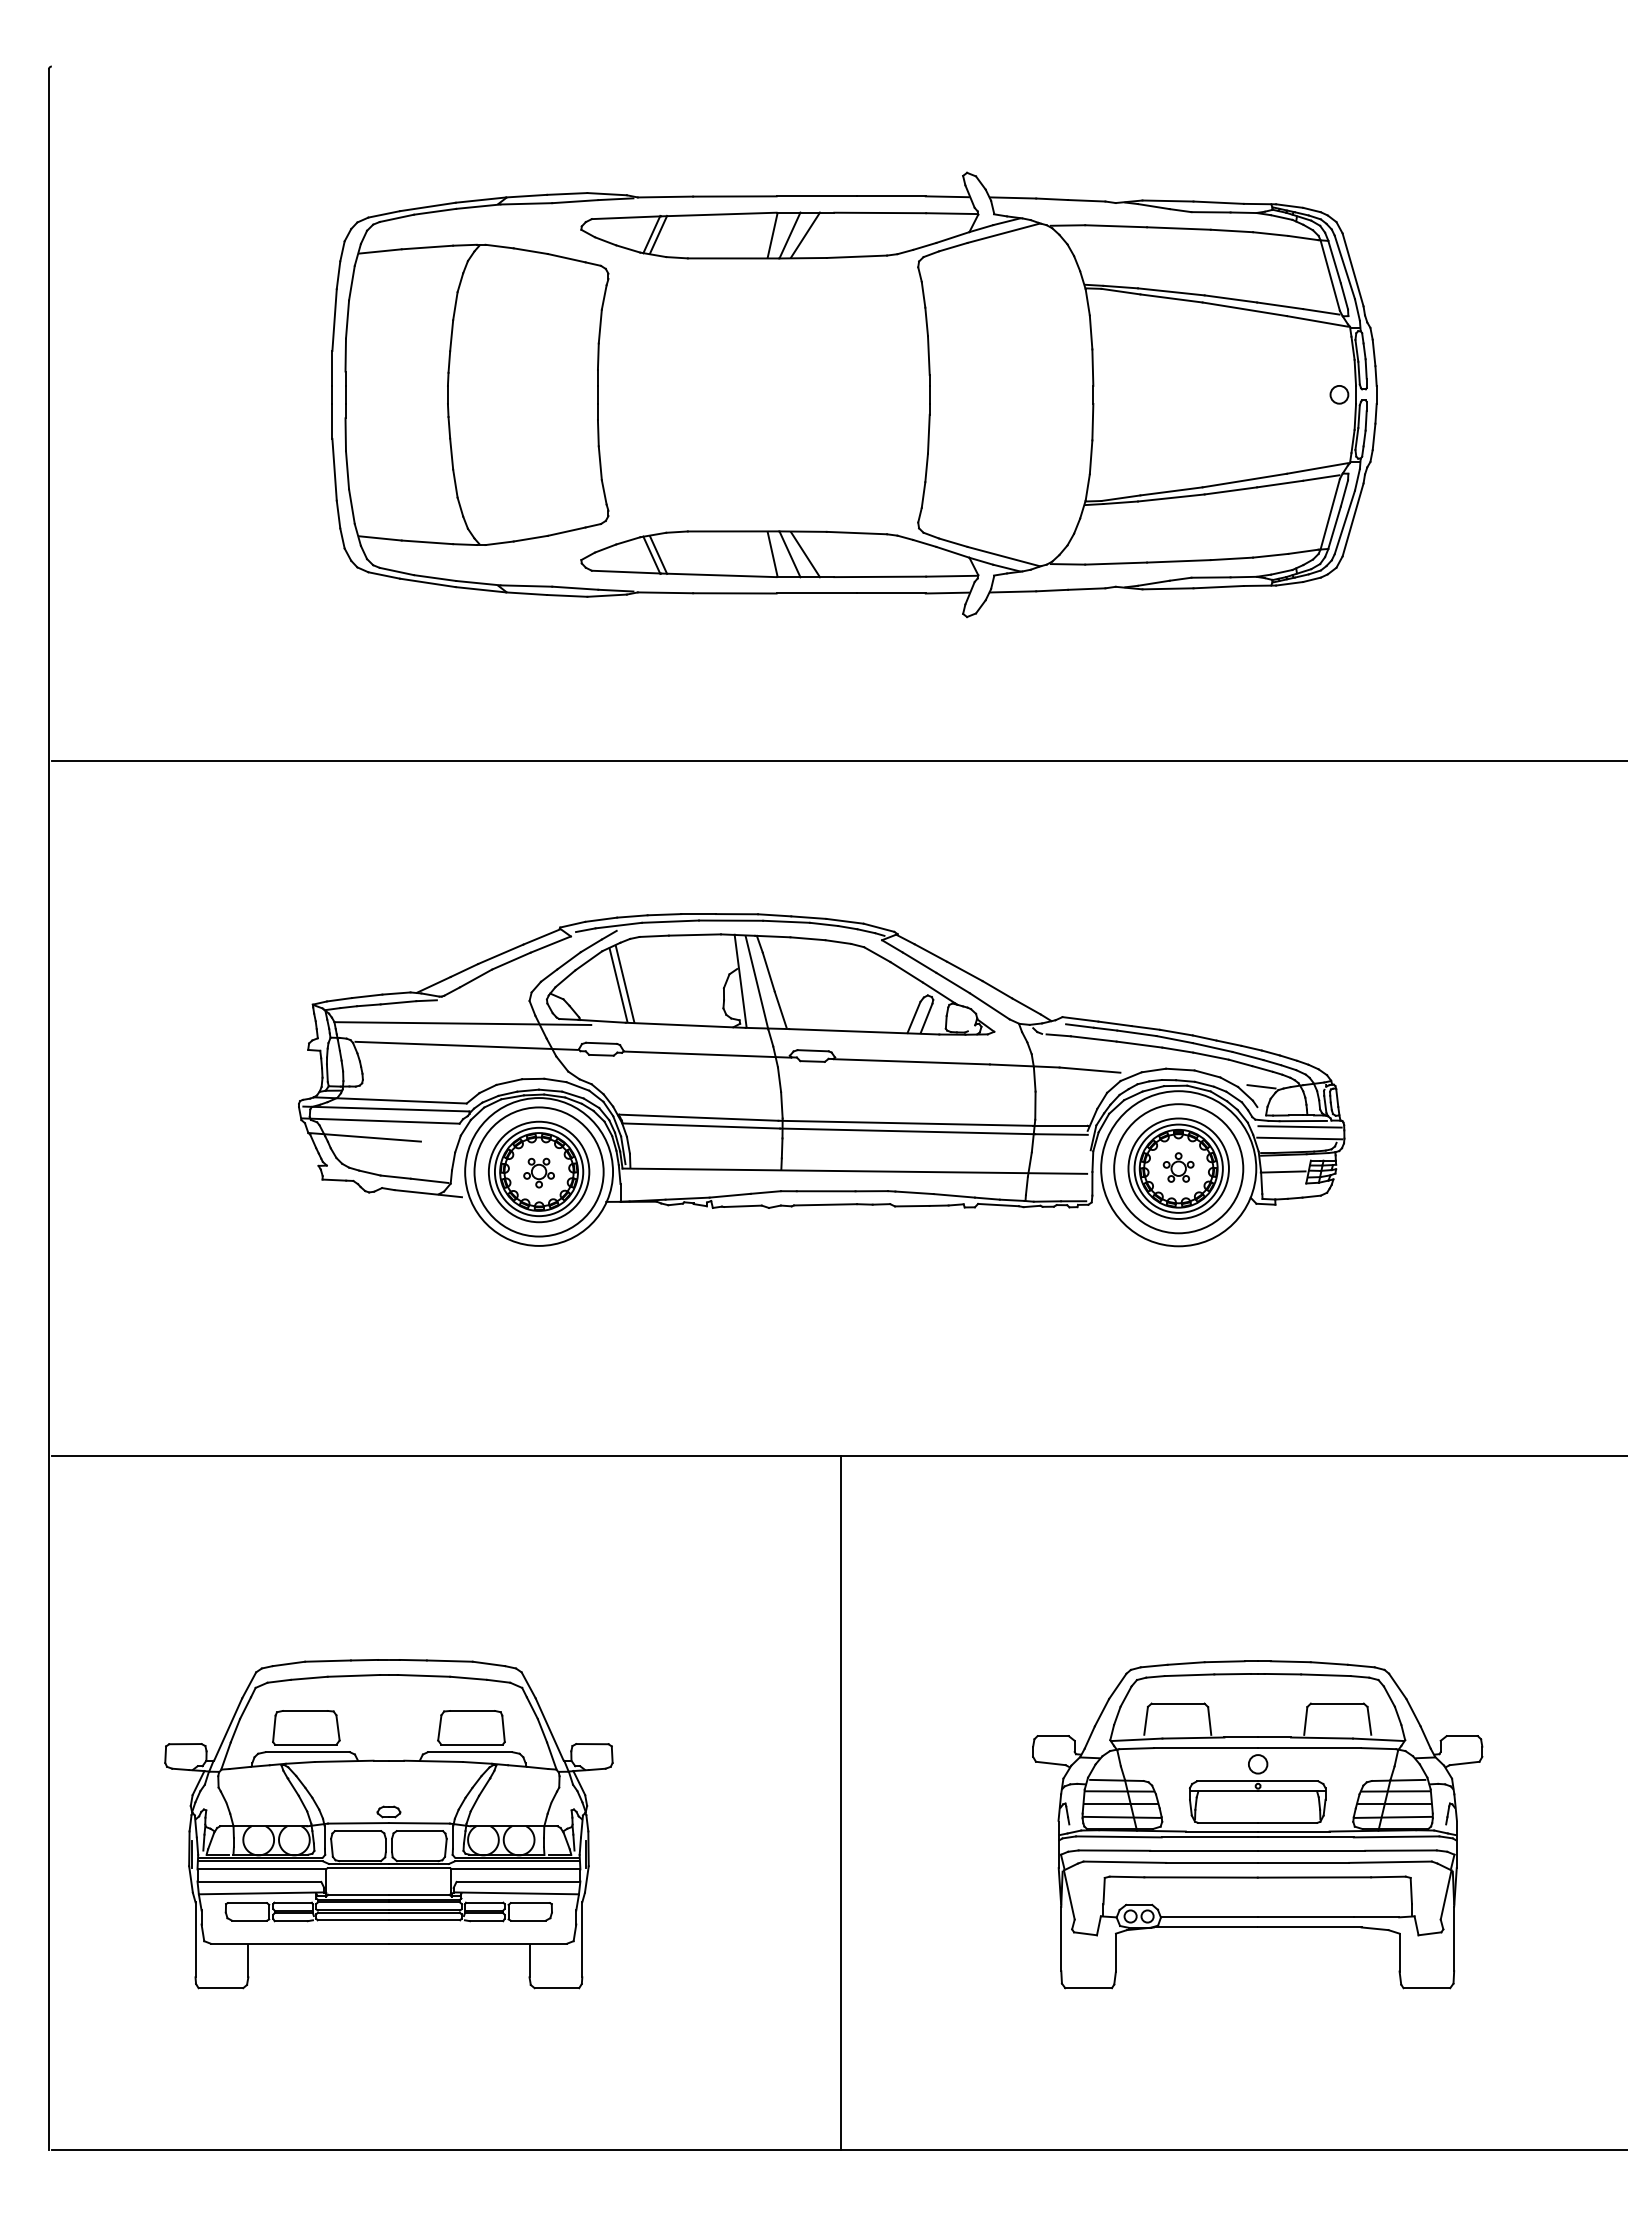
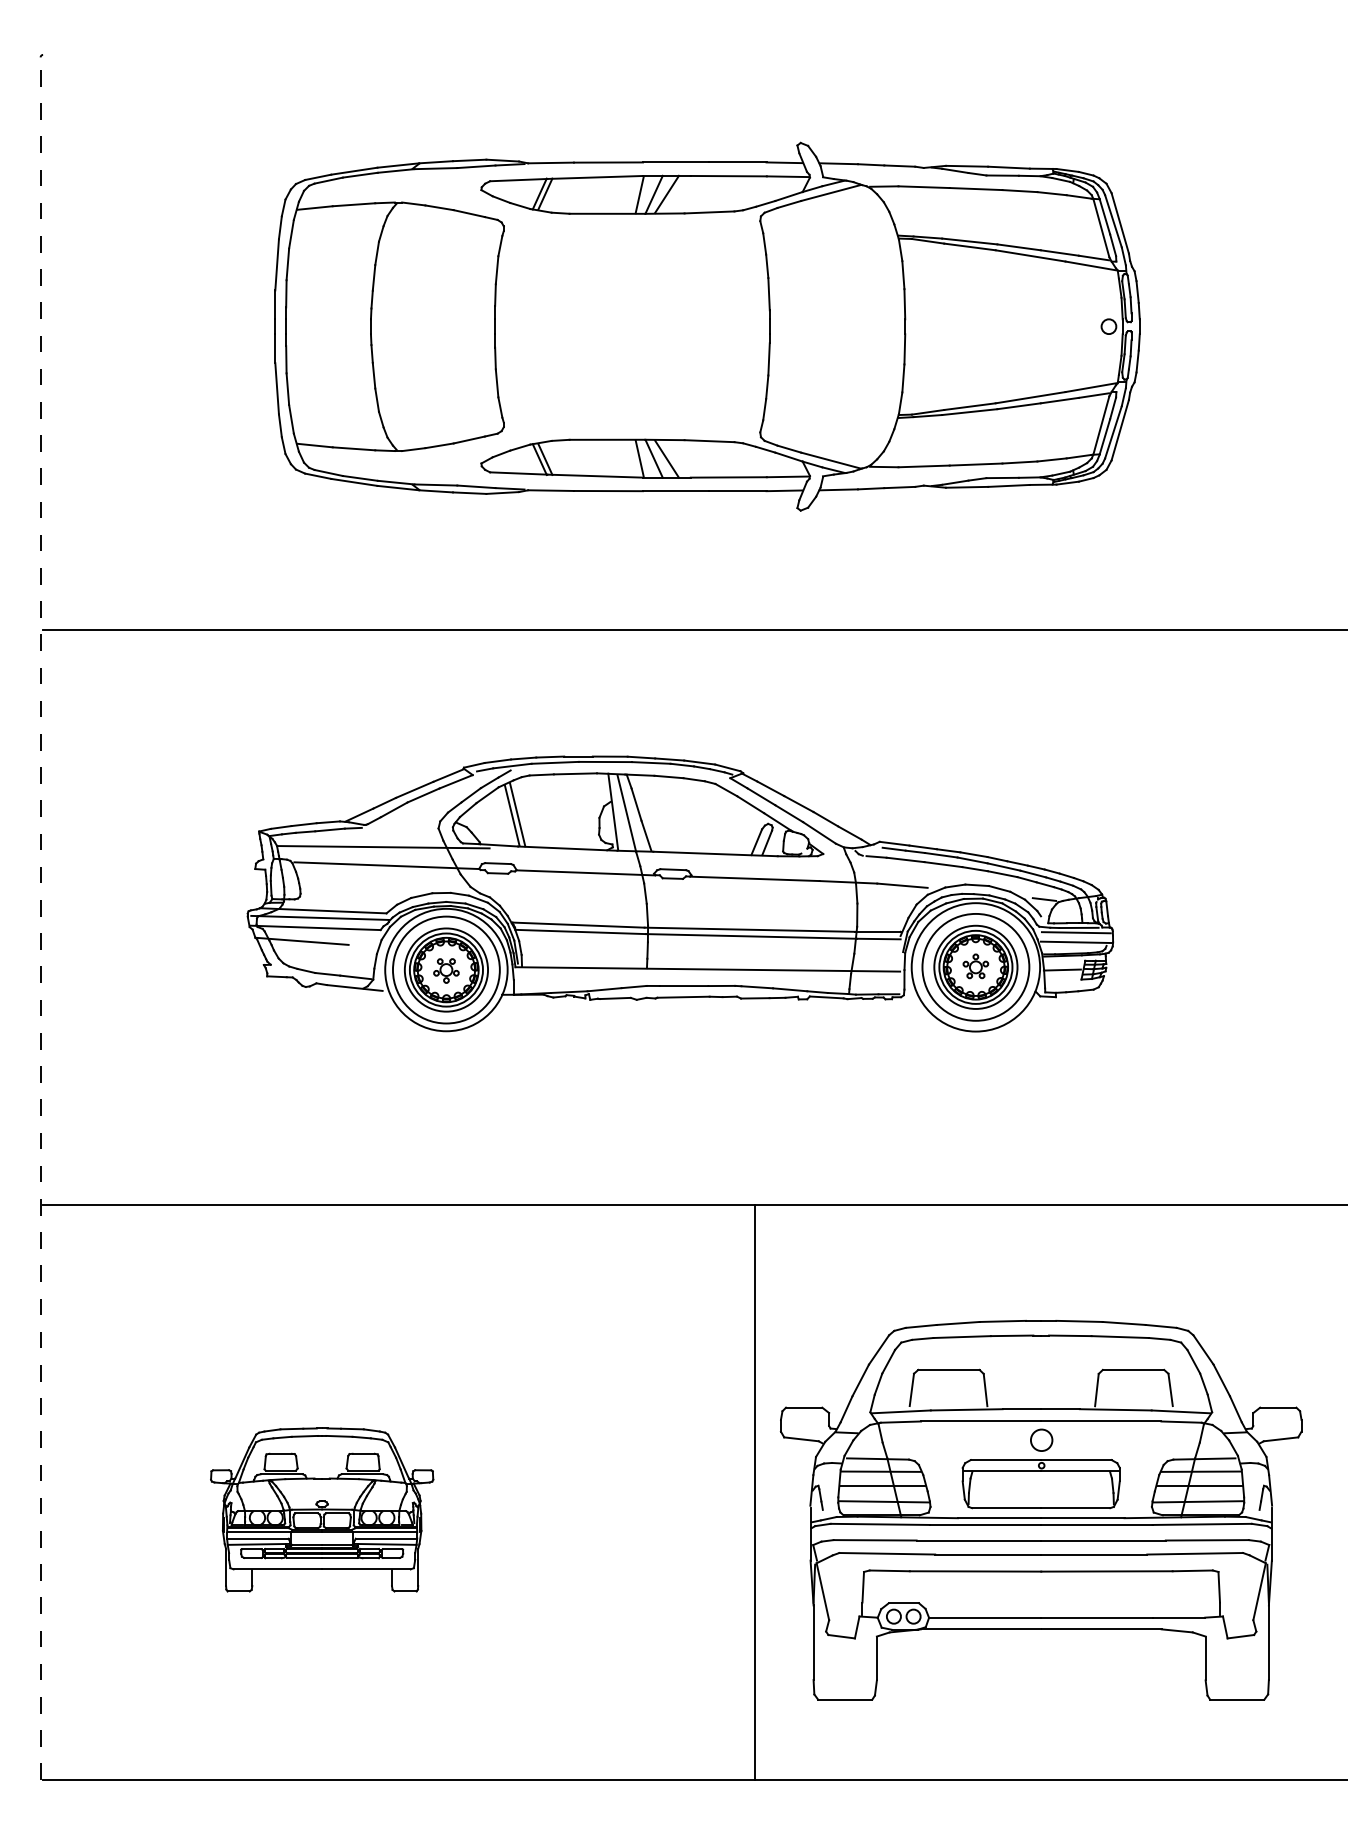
line: (48, 1109) -> (40, 918), solid -> dashed
line: (840, 1802) -> (754, 1491), moved
part: (388, 1824) -> (321, 1510), size x0.6
part: (1257, 1824) -> (1041, 1510), size x1.4

